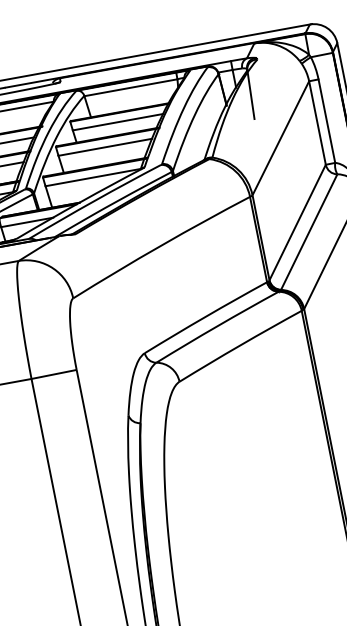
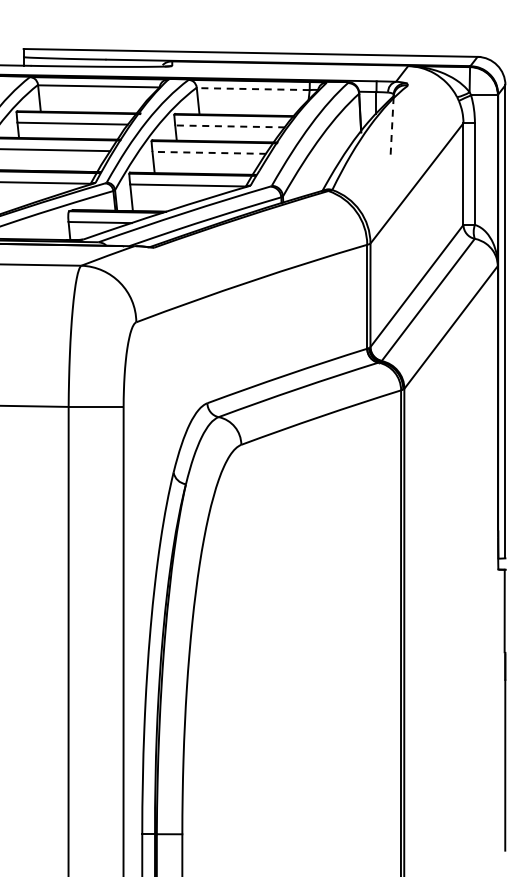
line: (130, 88) -> (252, 89), solid -> dashed
line: (251, 93) -> (392, 124), solid -> dashed
line: (117, 122) -> (229, 126), solid -> dashed
line: (105, 146) -> (209, 152), solid -> dashed

